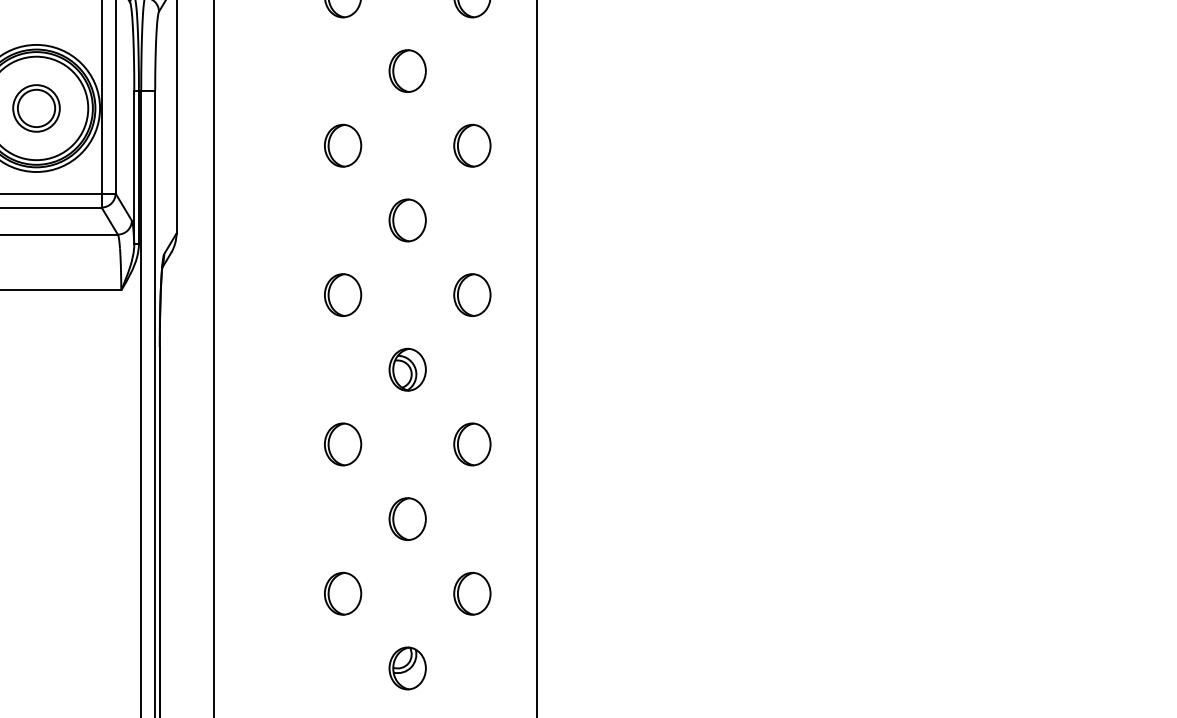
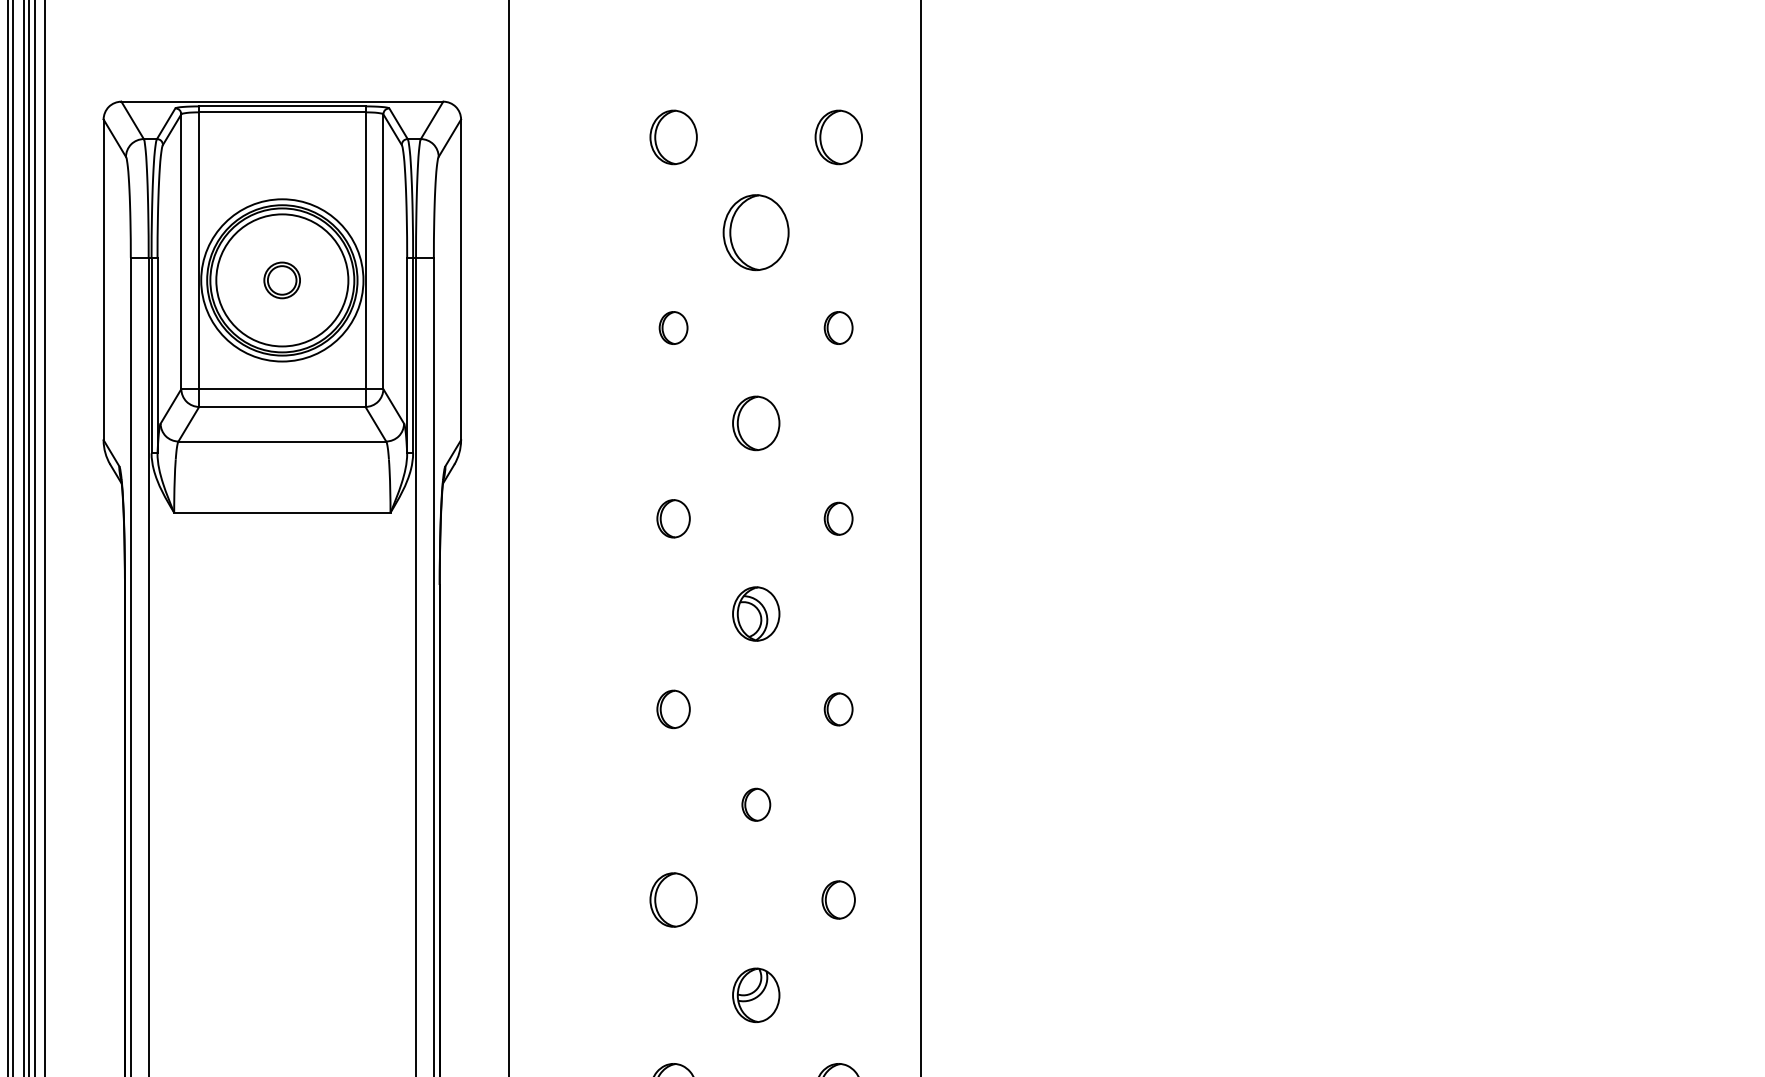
part: (407, 70) -> (756, 232), size x1.4
part: (35, 108) -> (281, 280), size x0.6
part: (342, 145) -> (673, 327), size x0.6
part: (472, 145) -> (838, 327), size x0.6
part: (342, 294) -> (673, 518), size x0.7
part: (472, 294) -> (838, 518), size x0.6
part: (342, 444) -> (673, 709), size x0.7
part: (472, 444) -> (838, 709), size x0.6
part: (407, 518) -> (756, 804), size x0.6
part: (472, 593) -> (838, 899), size x0.7

